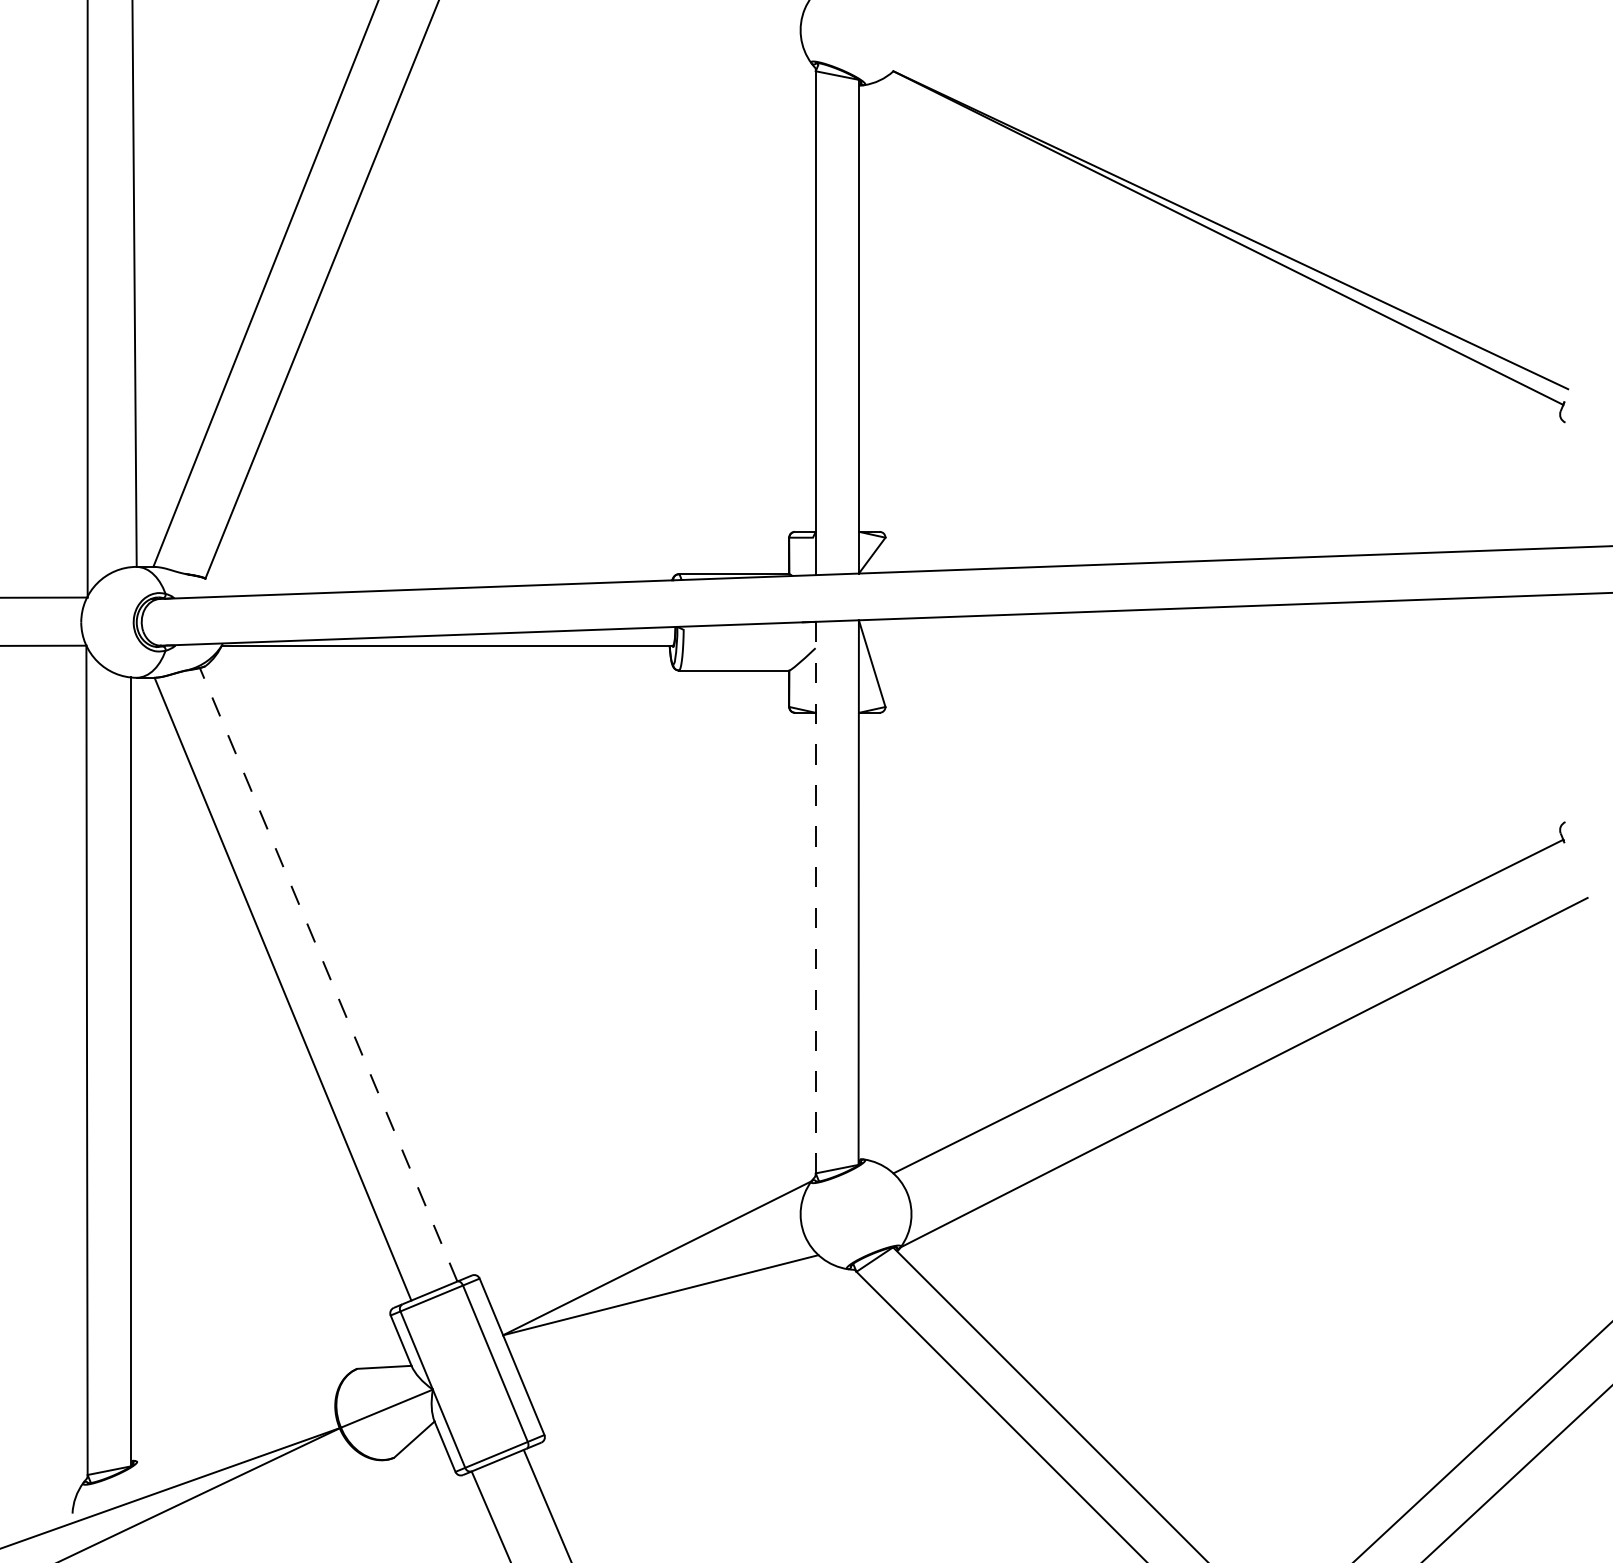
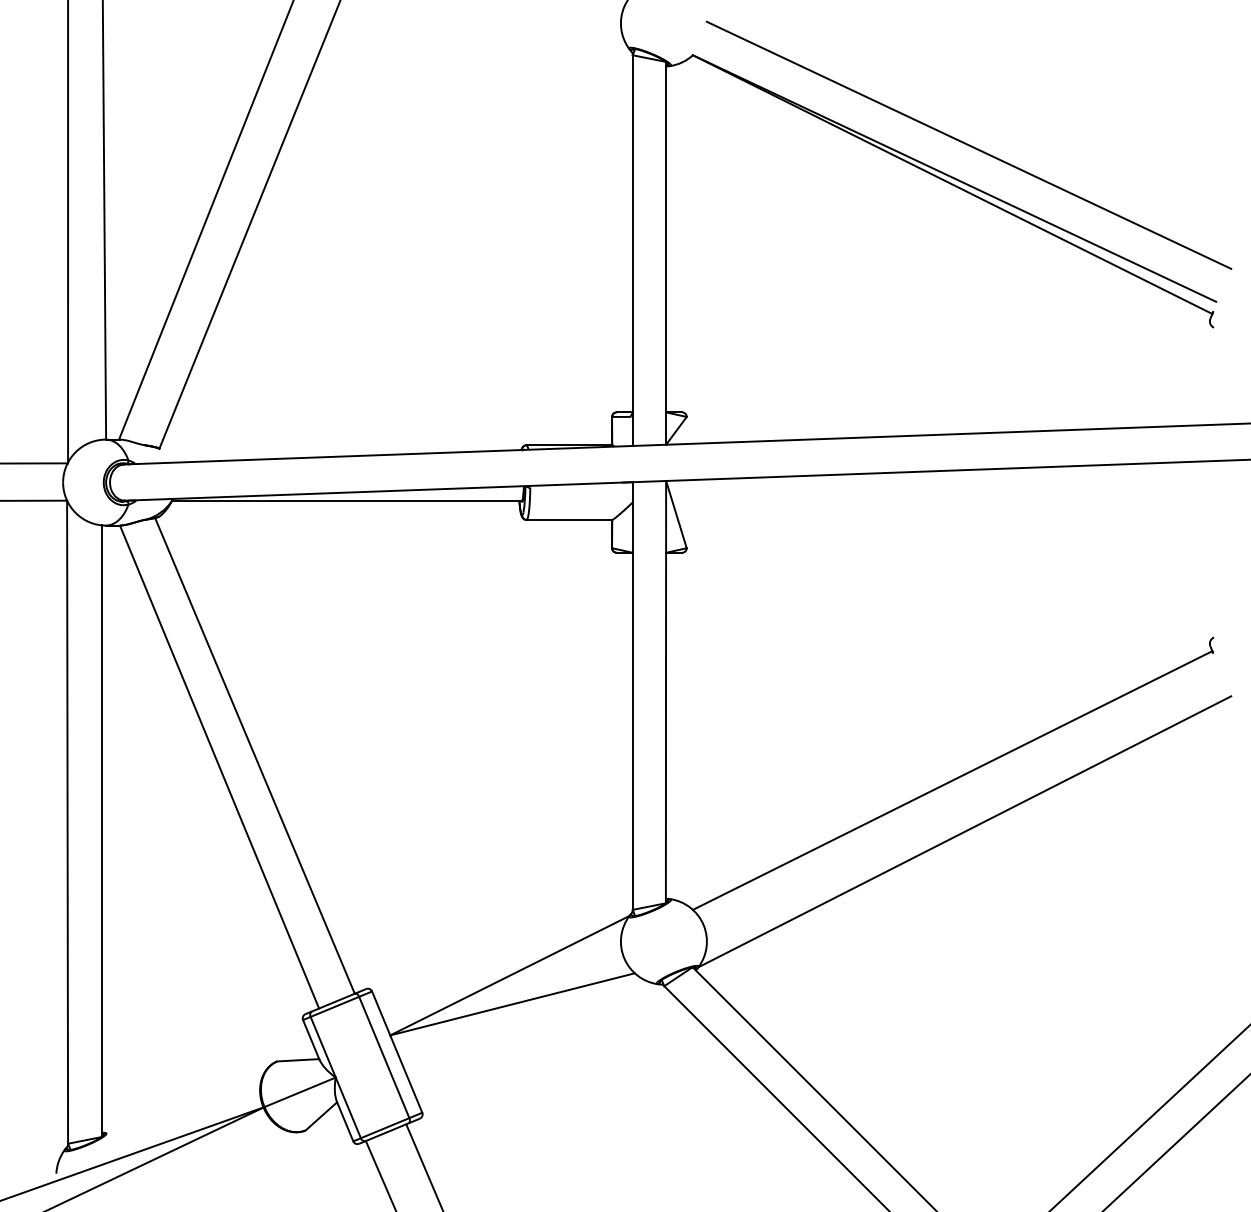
line: (1248, 186) -> (968, 144), added
line: (815, 898) -> (632, 696), dashed -> solid
line: (328, 974) -> (254, 755), dashed -> solid

